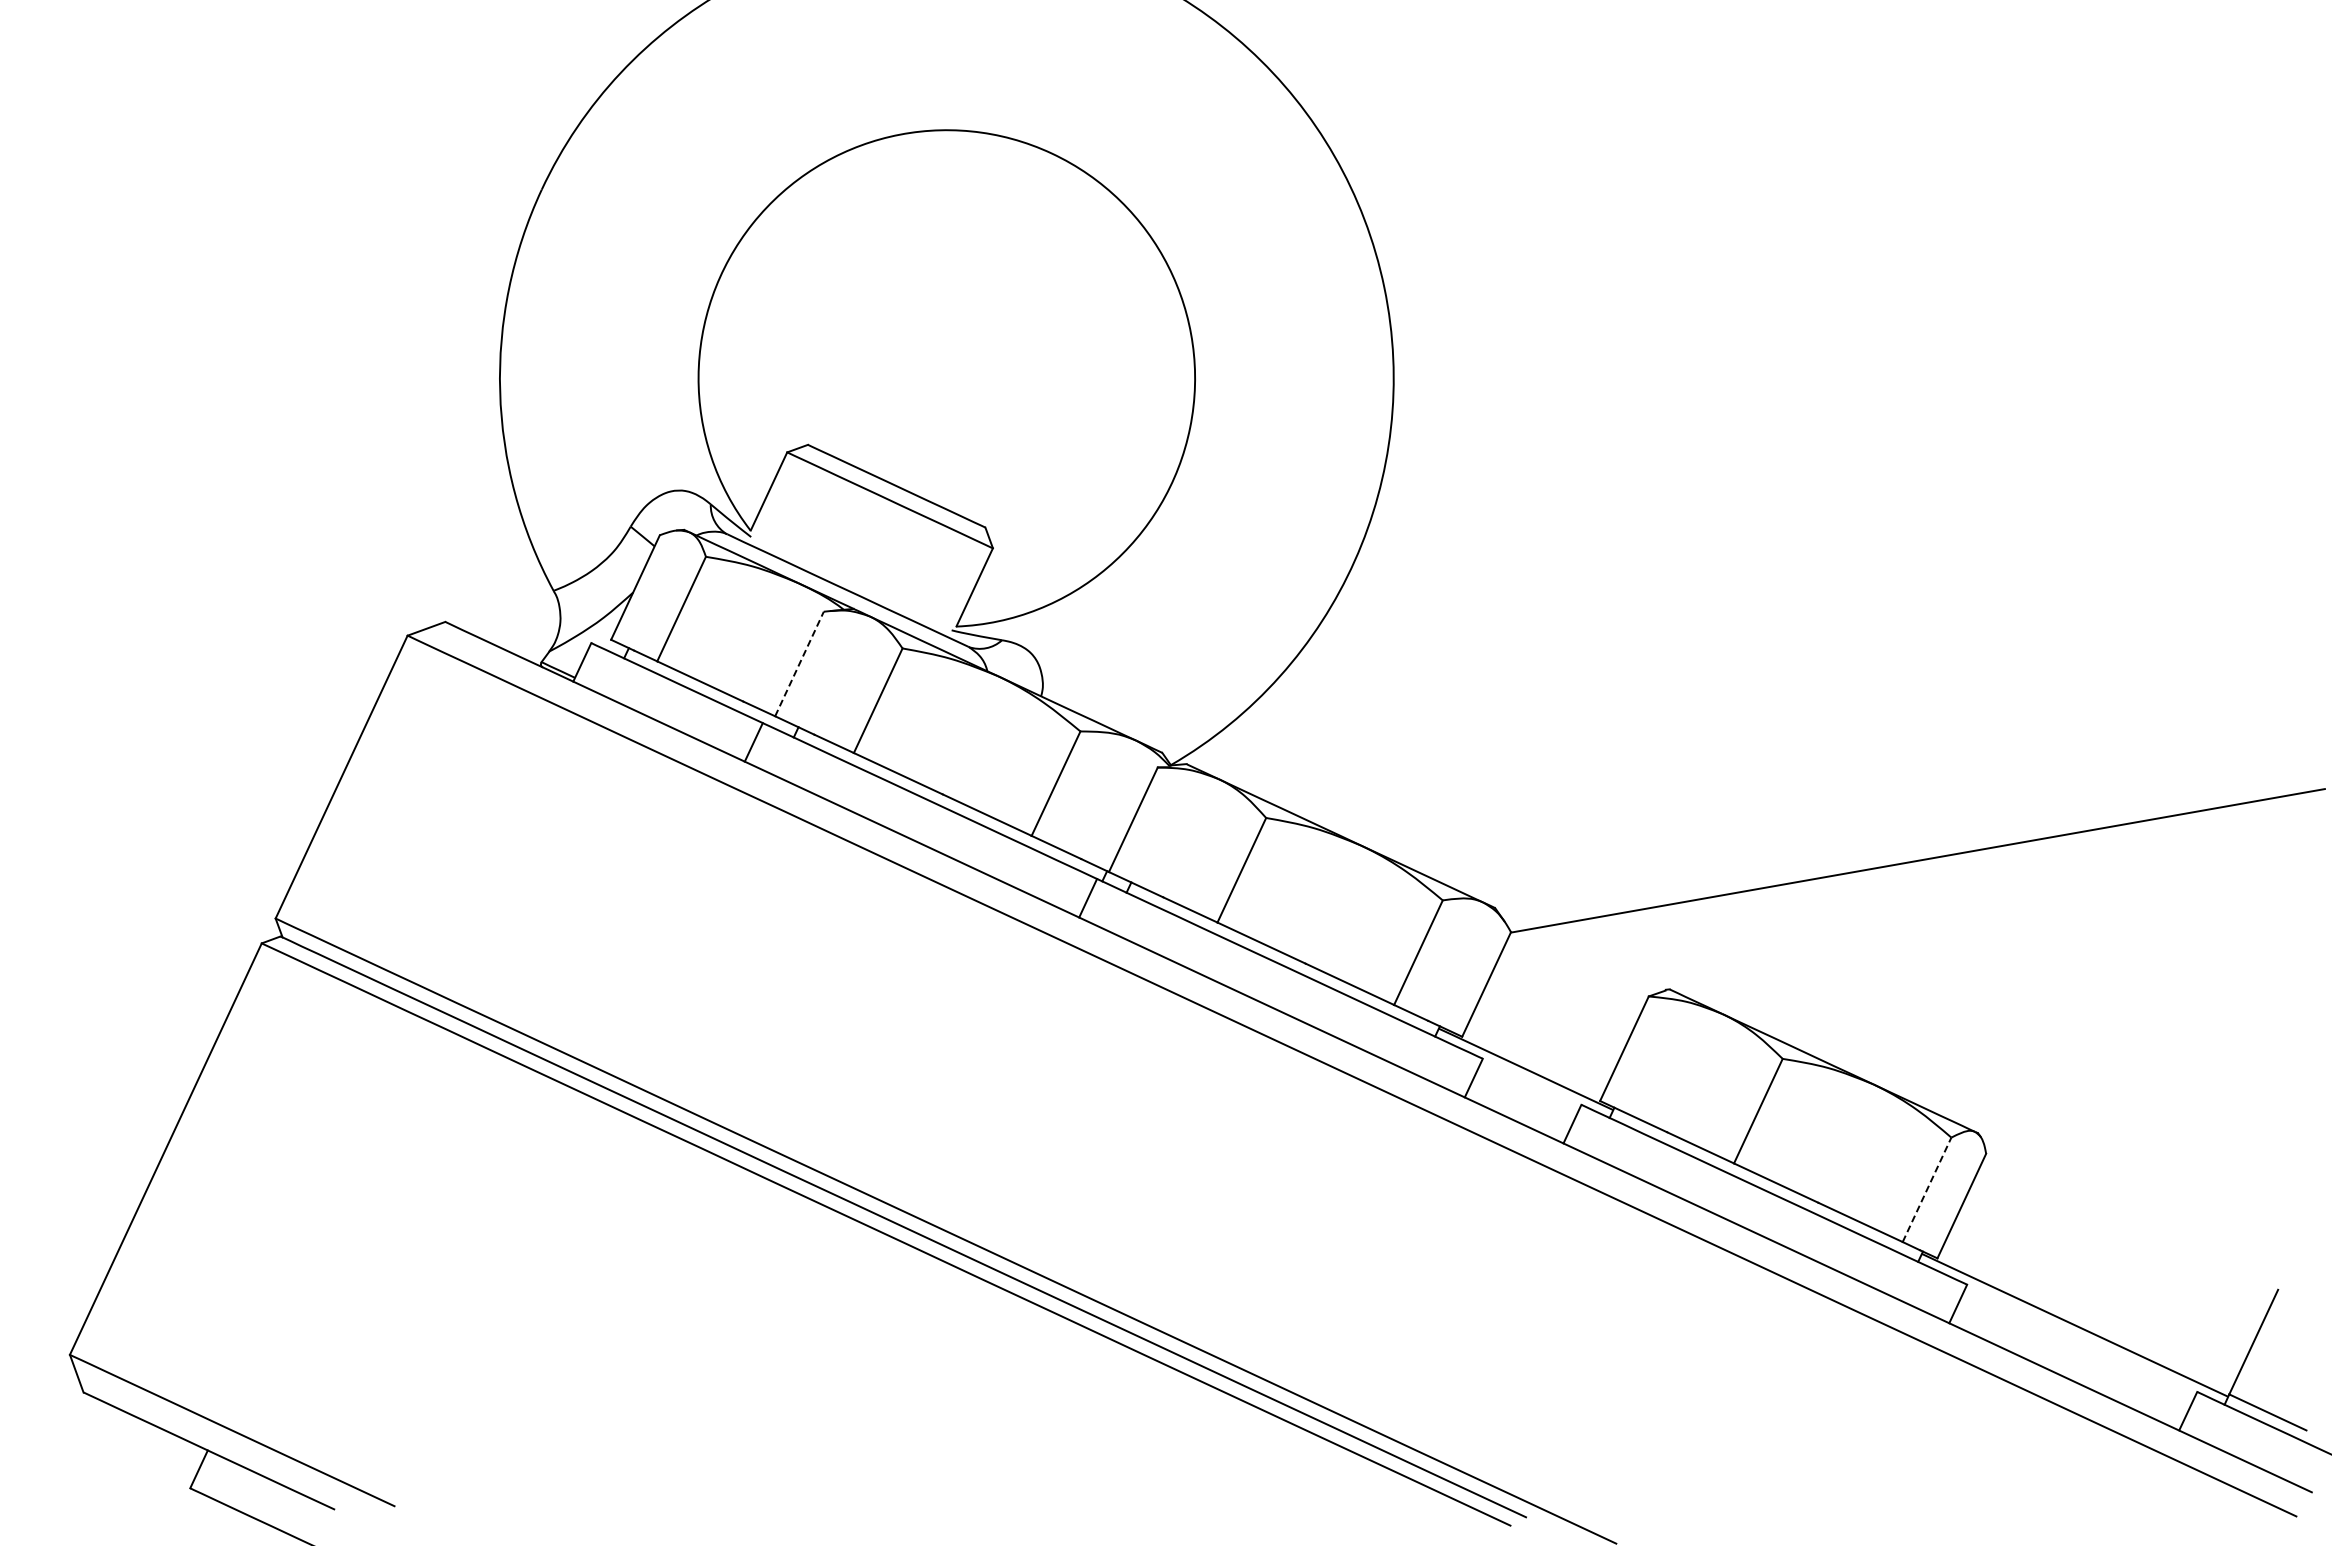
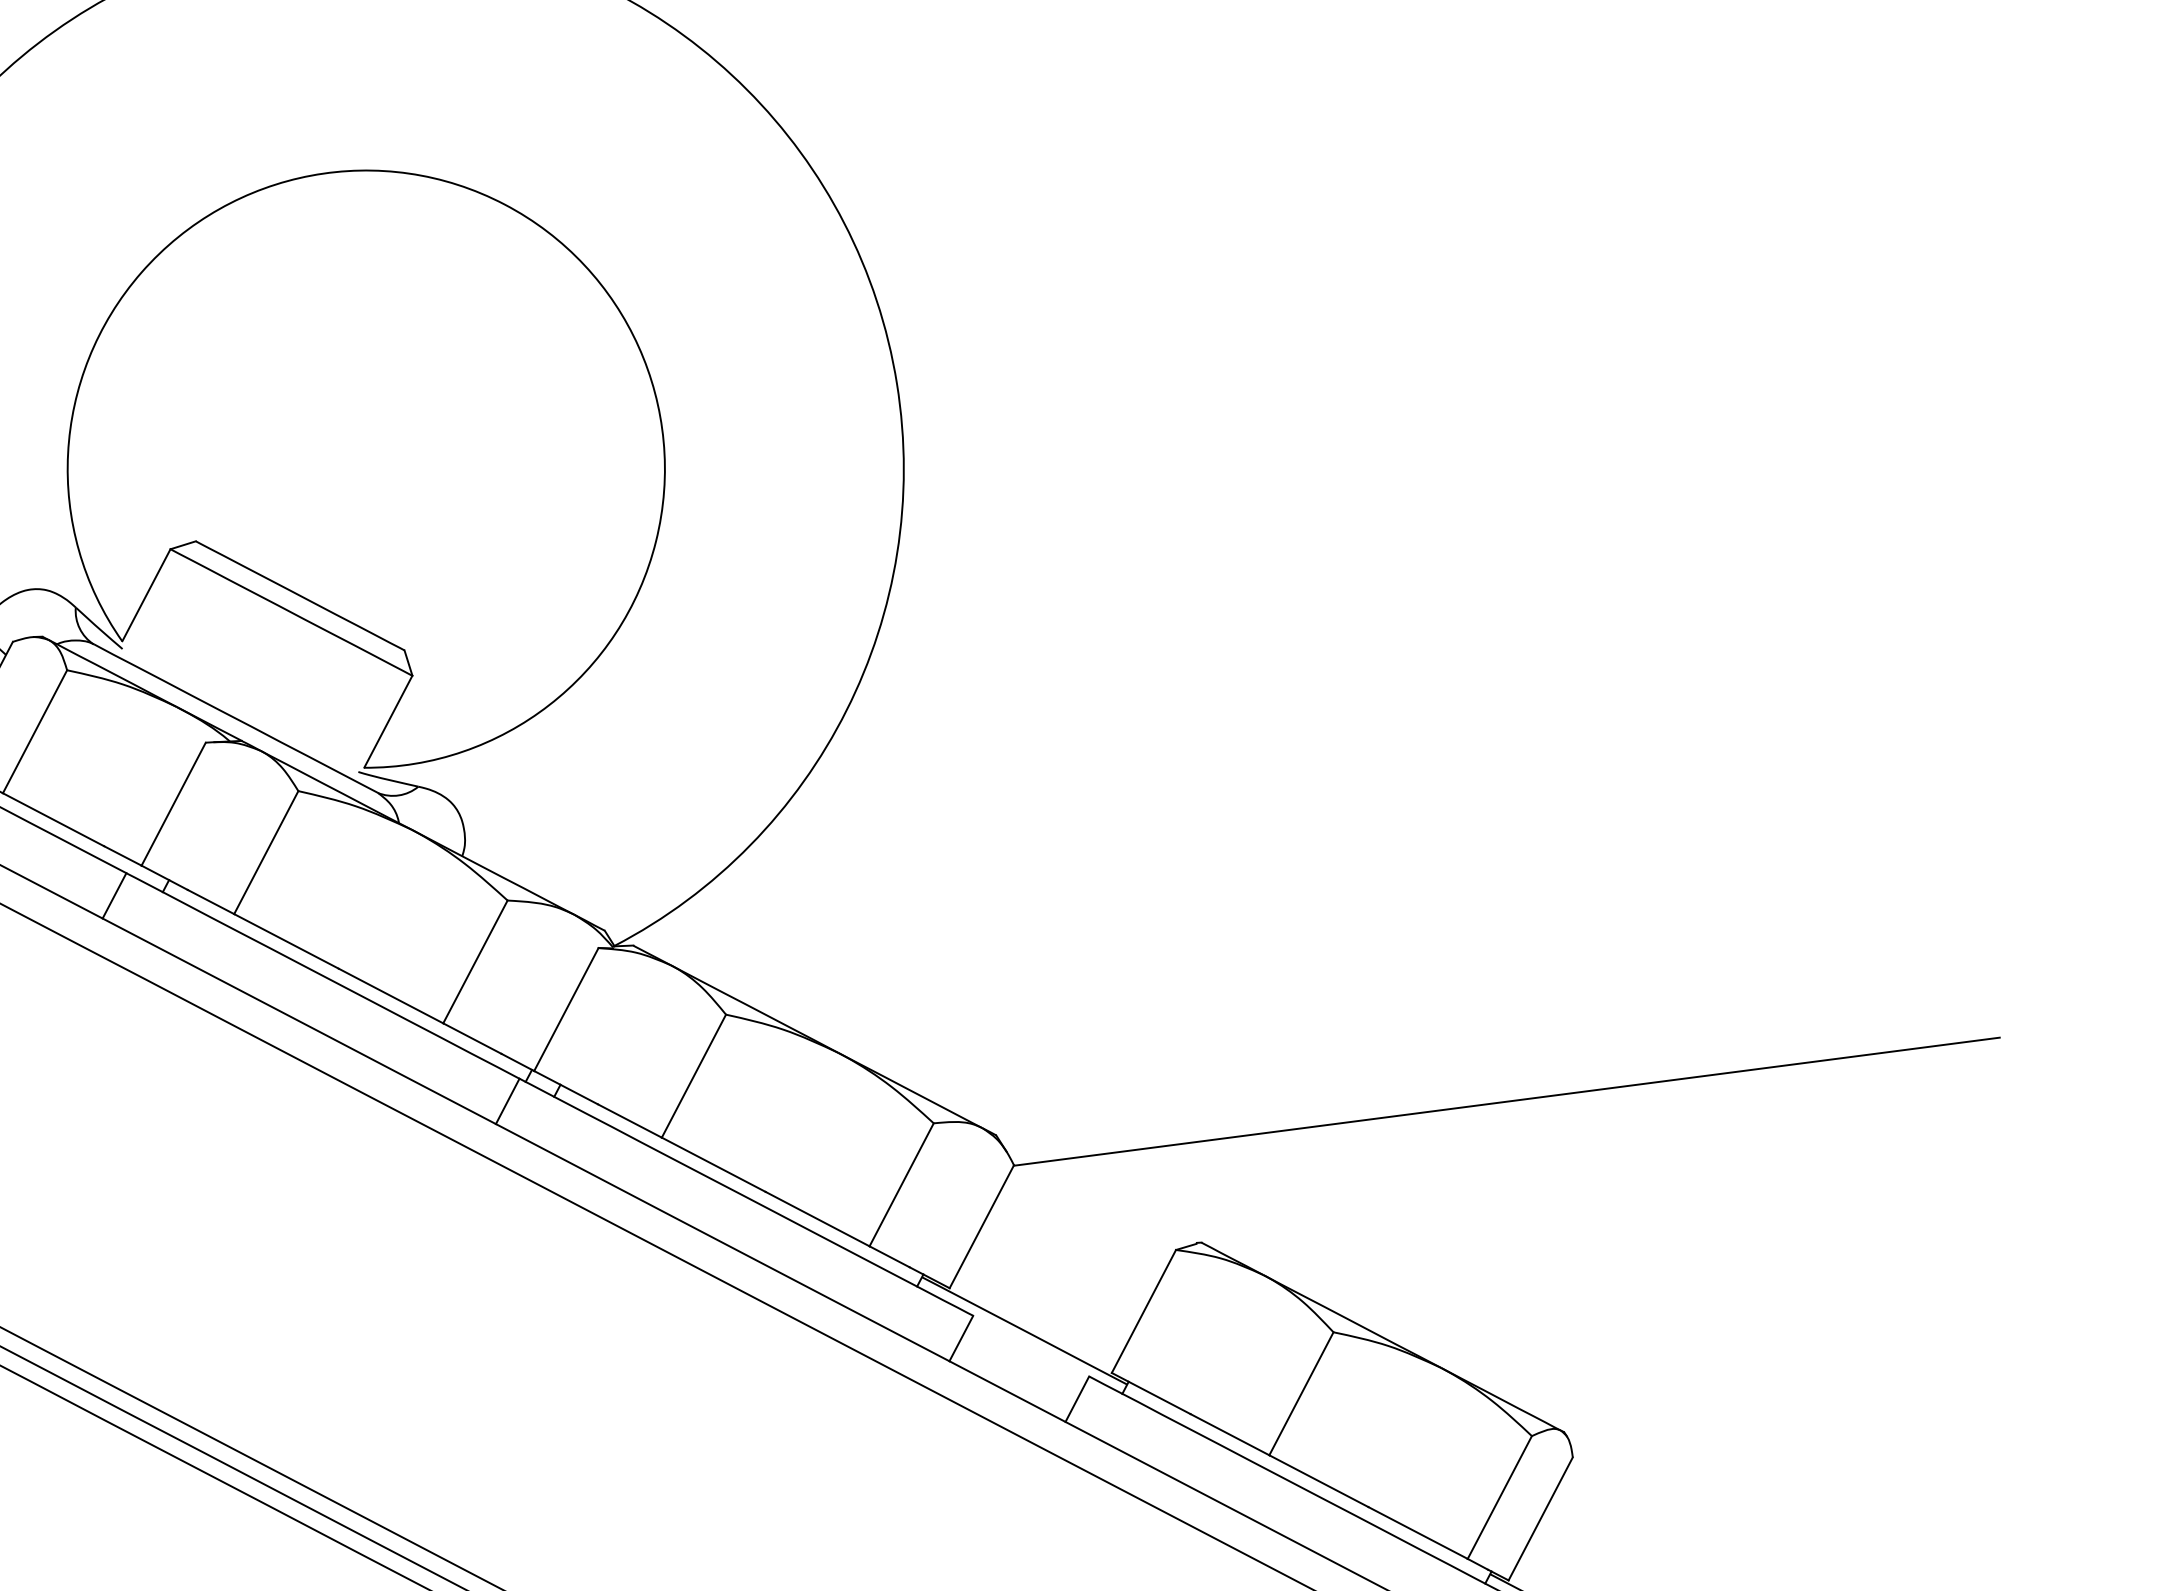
line: (799, 664) -> (173, 804), dashed -> solid
line: (1927, 1189) -> (1500, 1497), dashed -> solid

